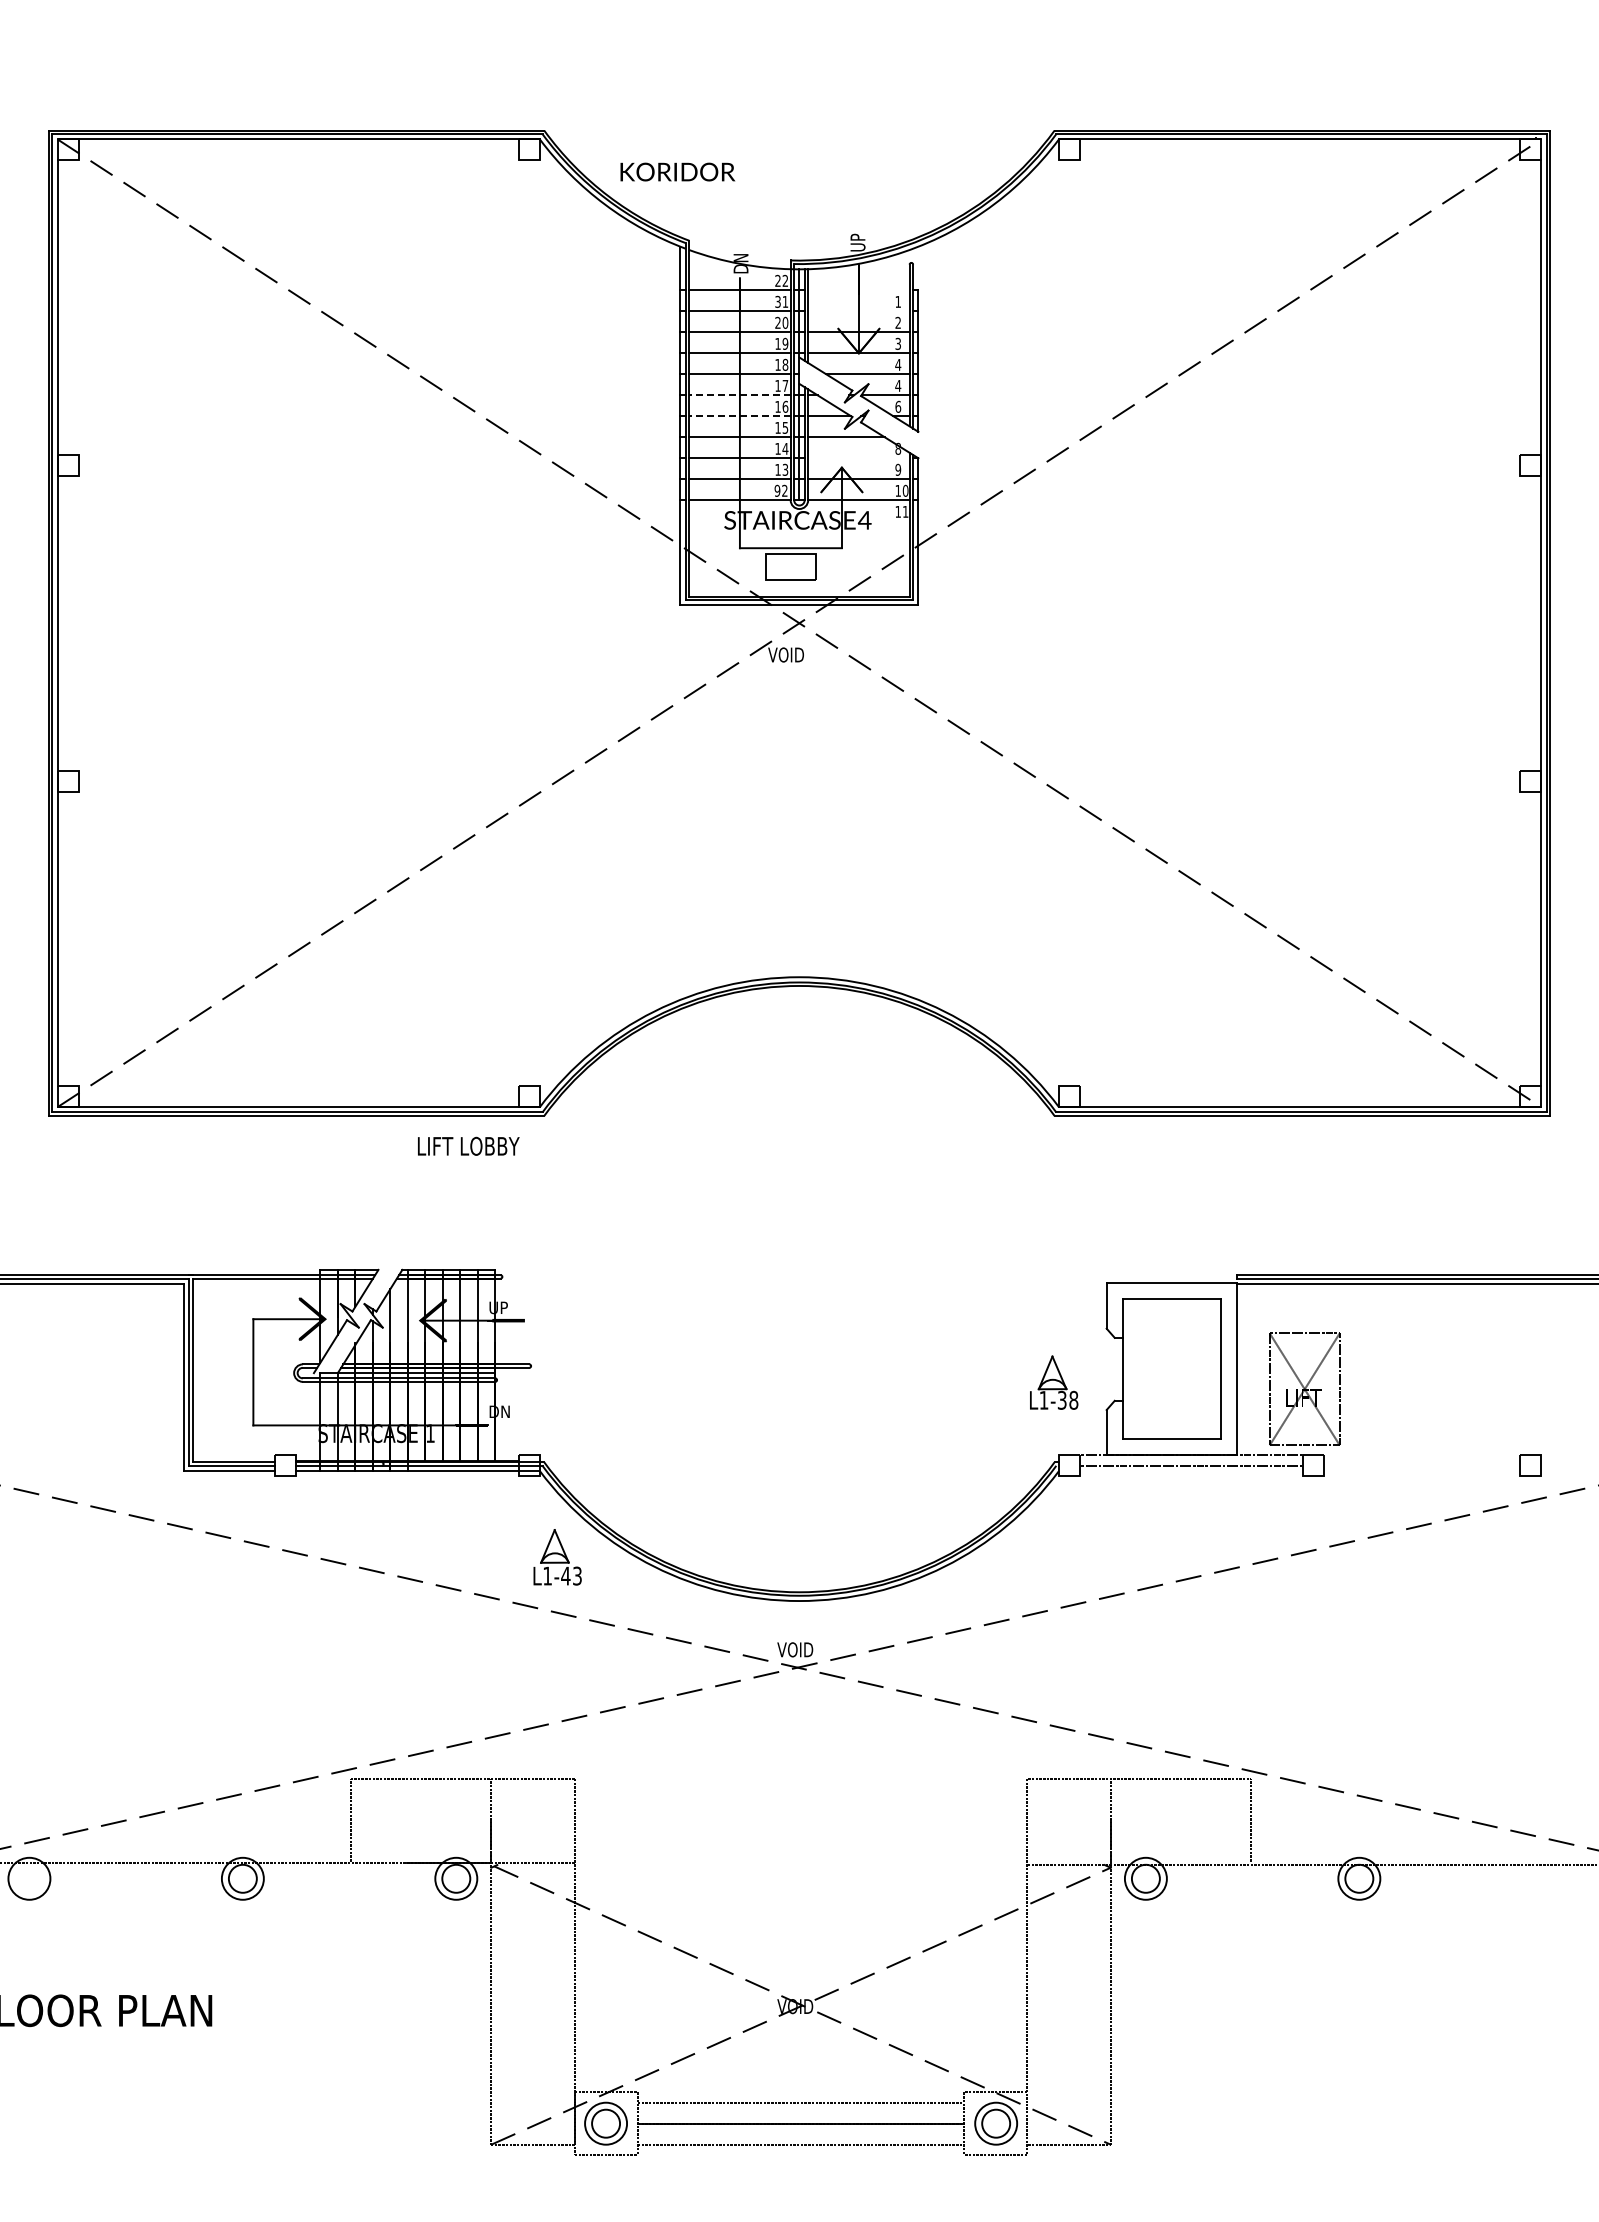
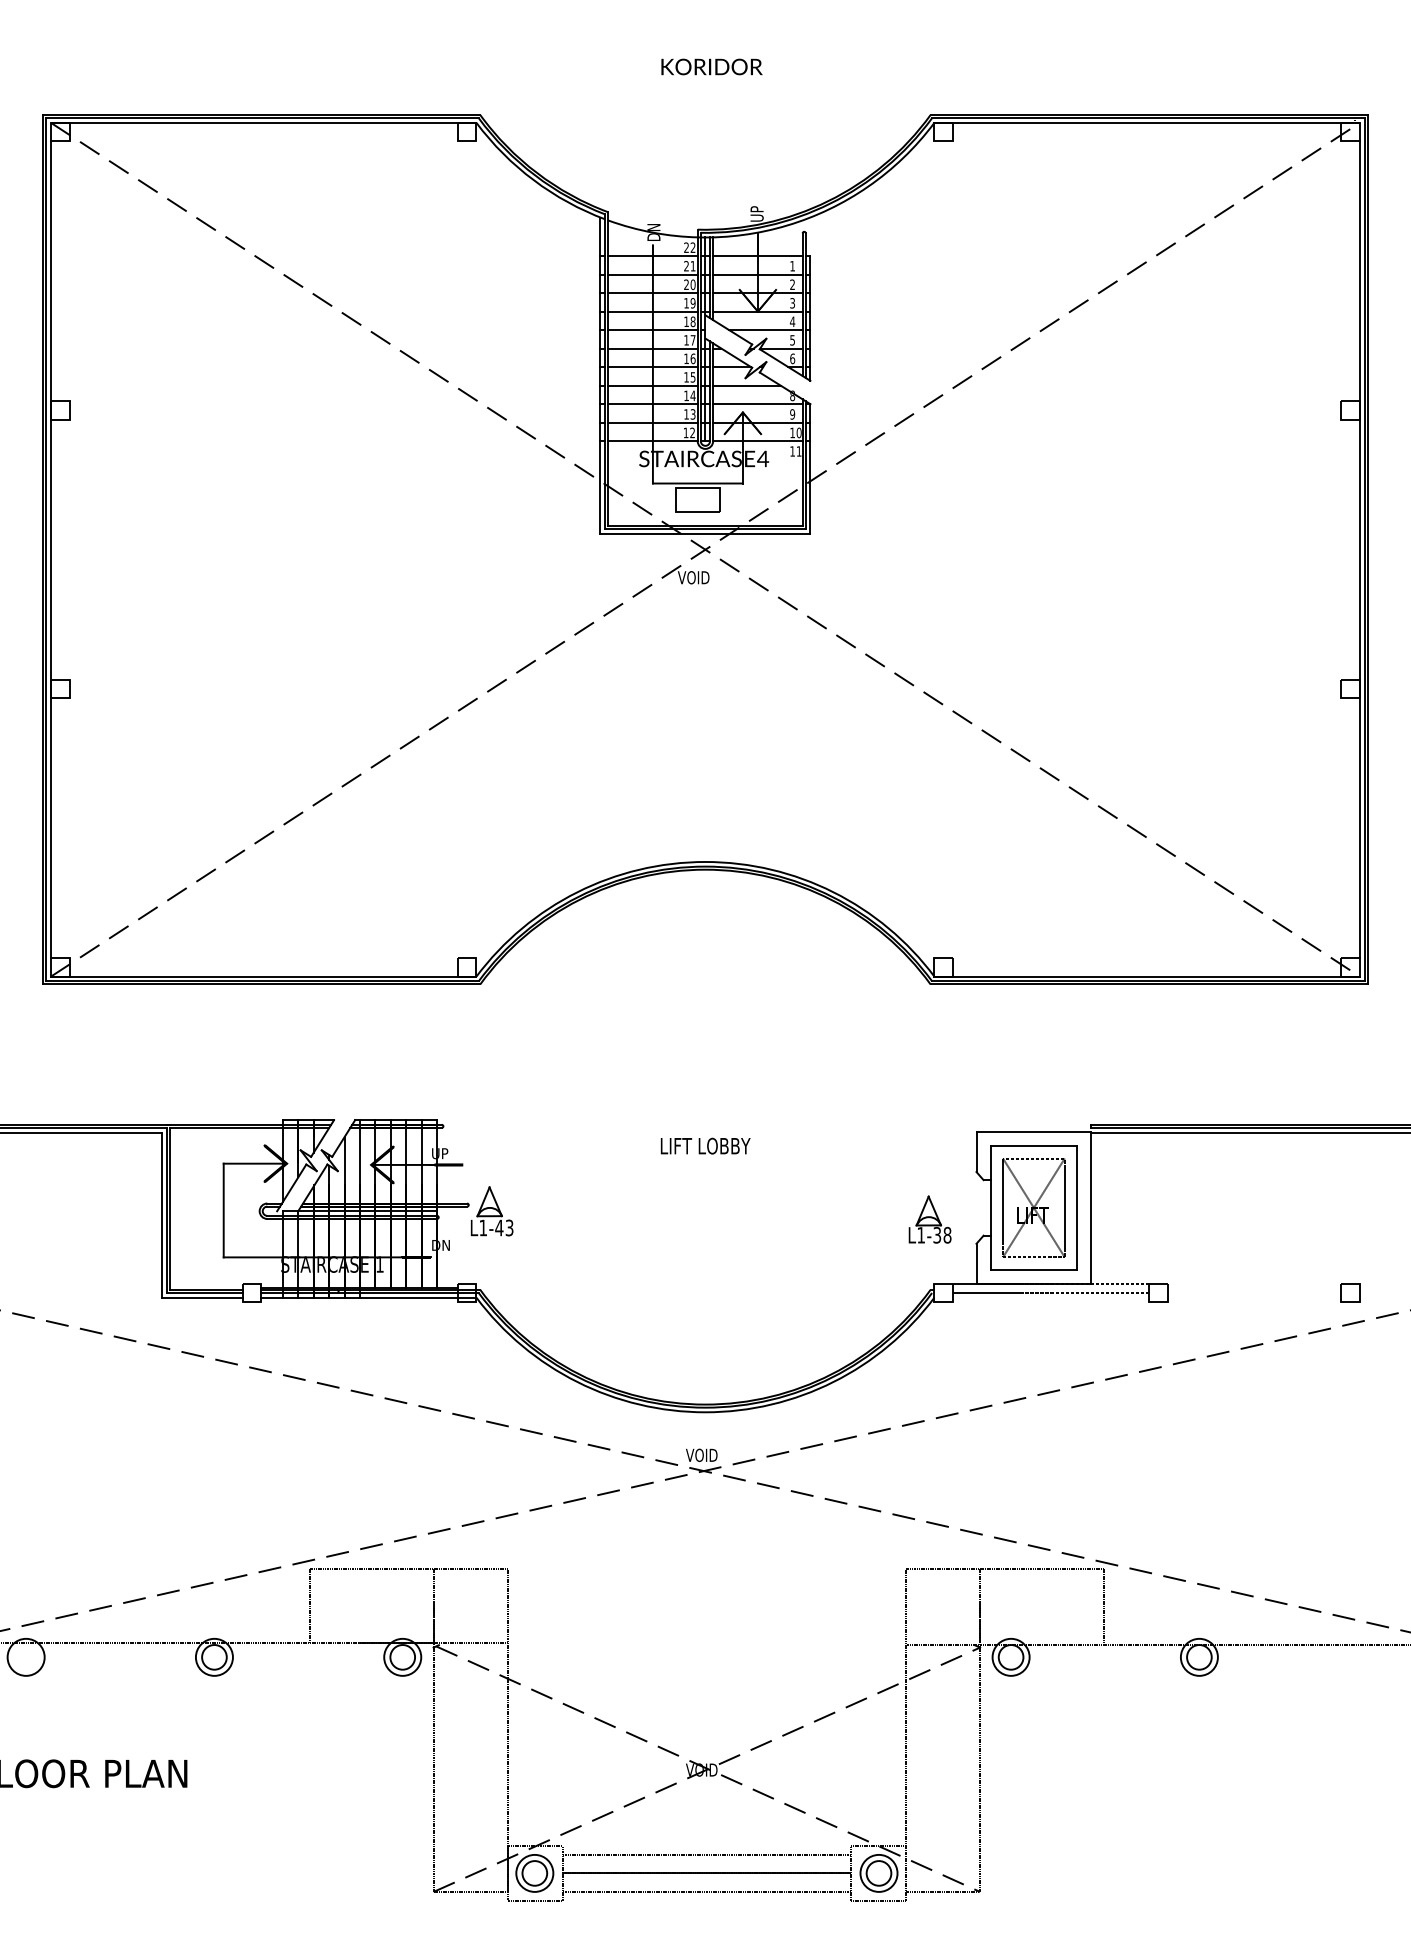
text: (677, 171) -> (711, 66), moved
line: (858, 290) -> (757, 256), added
text: (777, 301) -> (686, 265), 31 -> 21
line: (858, 311) -> (757, 274), added
text: (898, 385) -> (792, 339), 4 -> 5
line: (739, 395) -> (652, 348), dashed -> solid
line: (739, 416) -> (652, 367), dashed -> solid
line: (858, 458) -> (757, 404), added
text: (777, 490) -> (686, 432), 92 -> 12
text: (468, 1145) -> (705, 1145), moved
part: (1304, 1388) -> (1033, 1207), moved
part: (557, 1557) -> (492, 1211), moved

